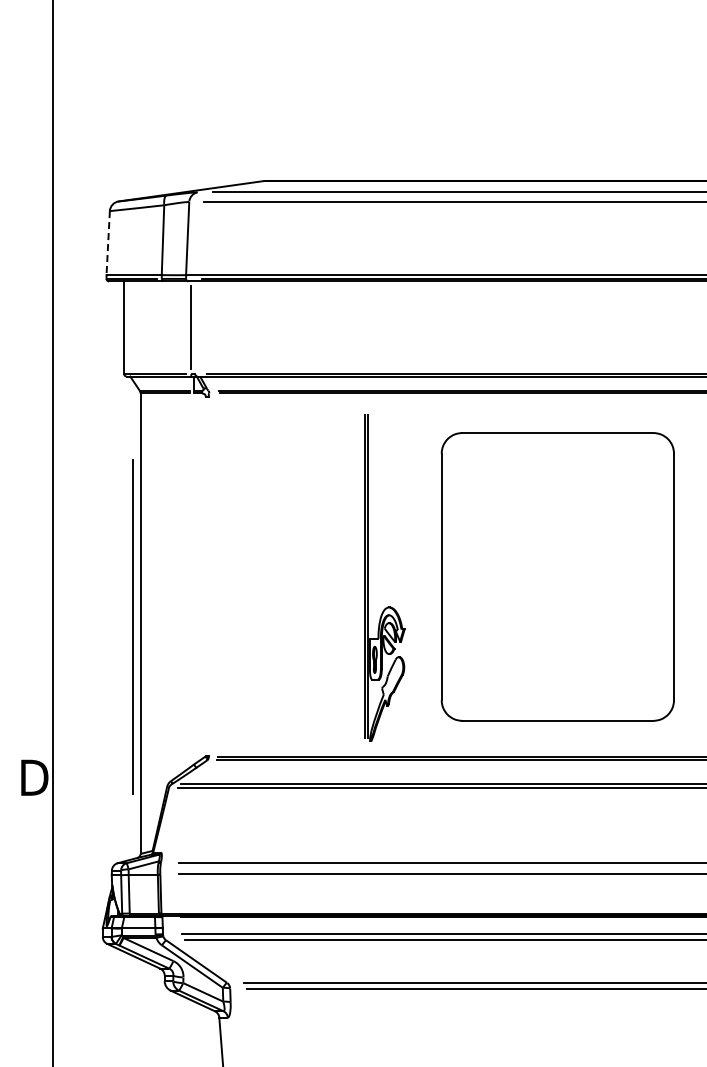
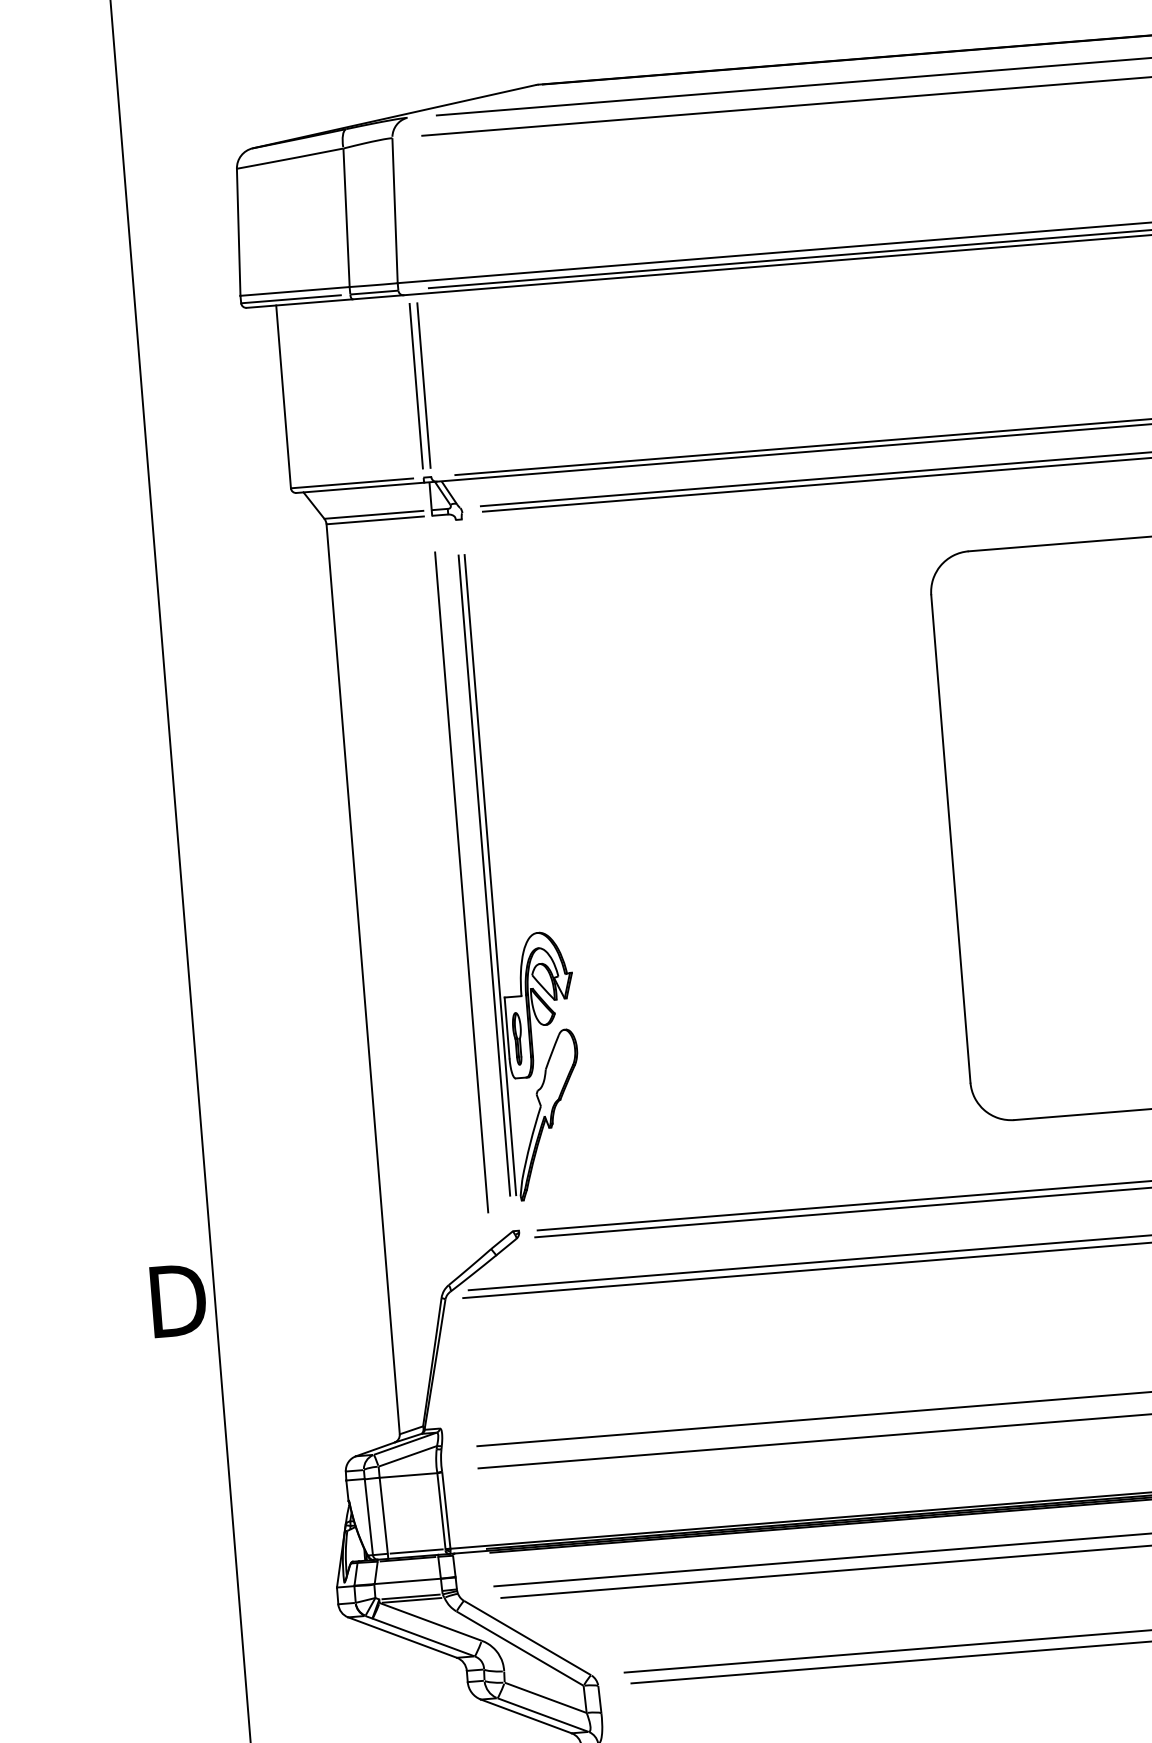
line: (108, 243) -> (239, 232), dashed -> solid
line: (195, 327) -> (424, 385), added
part: (368, 577) -> (492, 876), moved
line: (132, 626) -> (460, 881), moved

